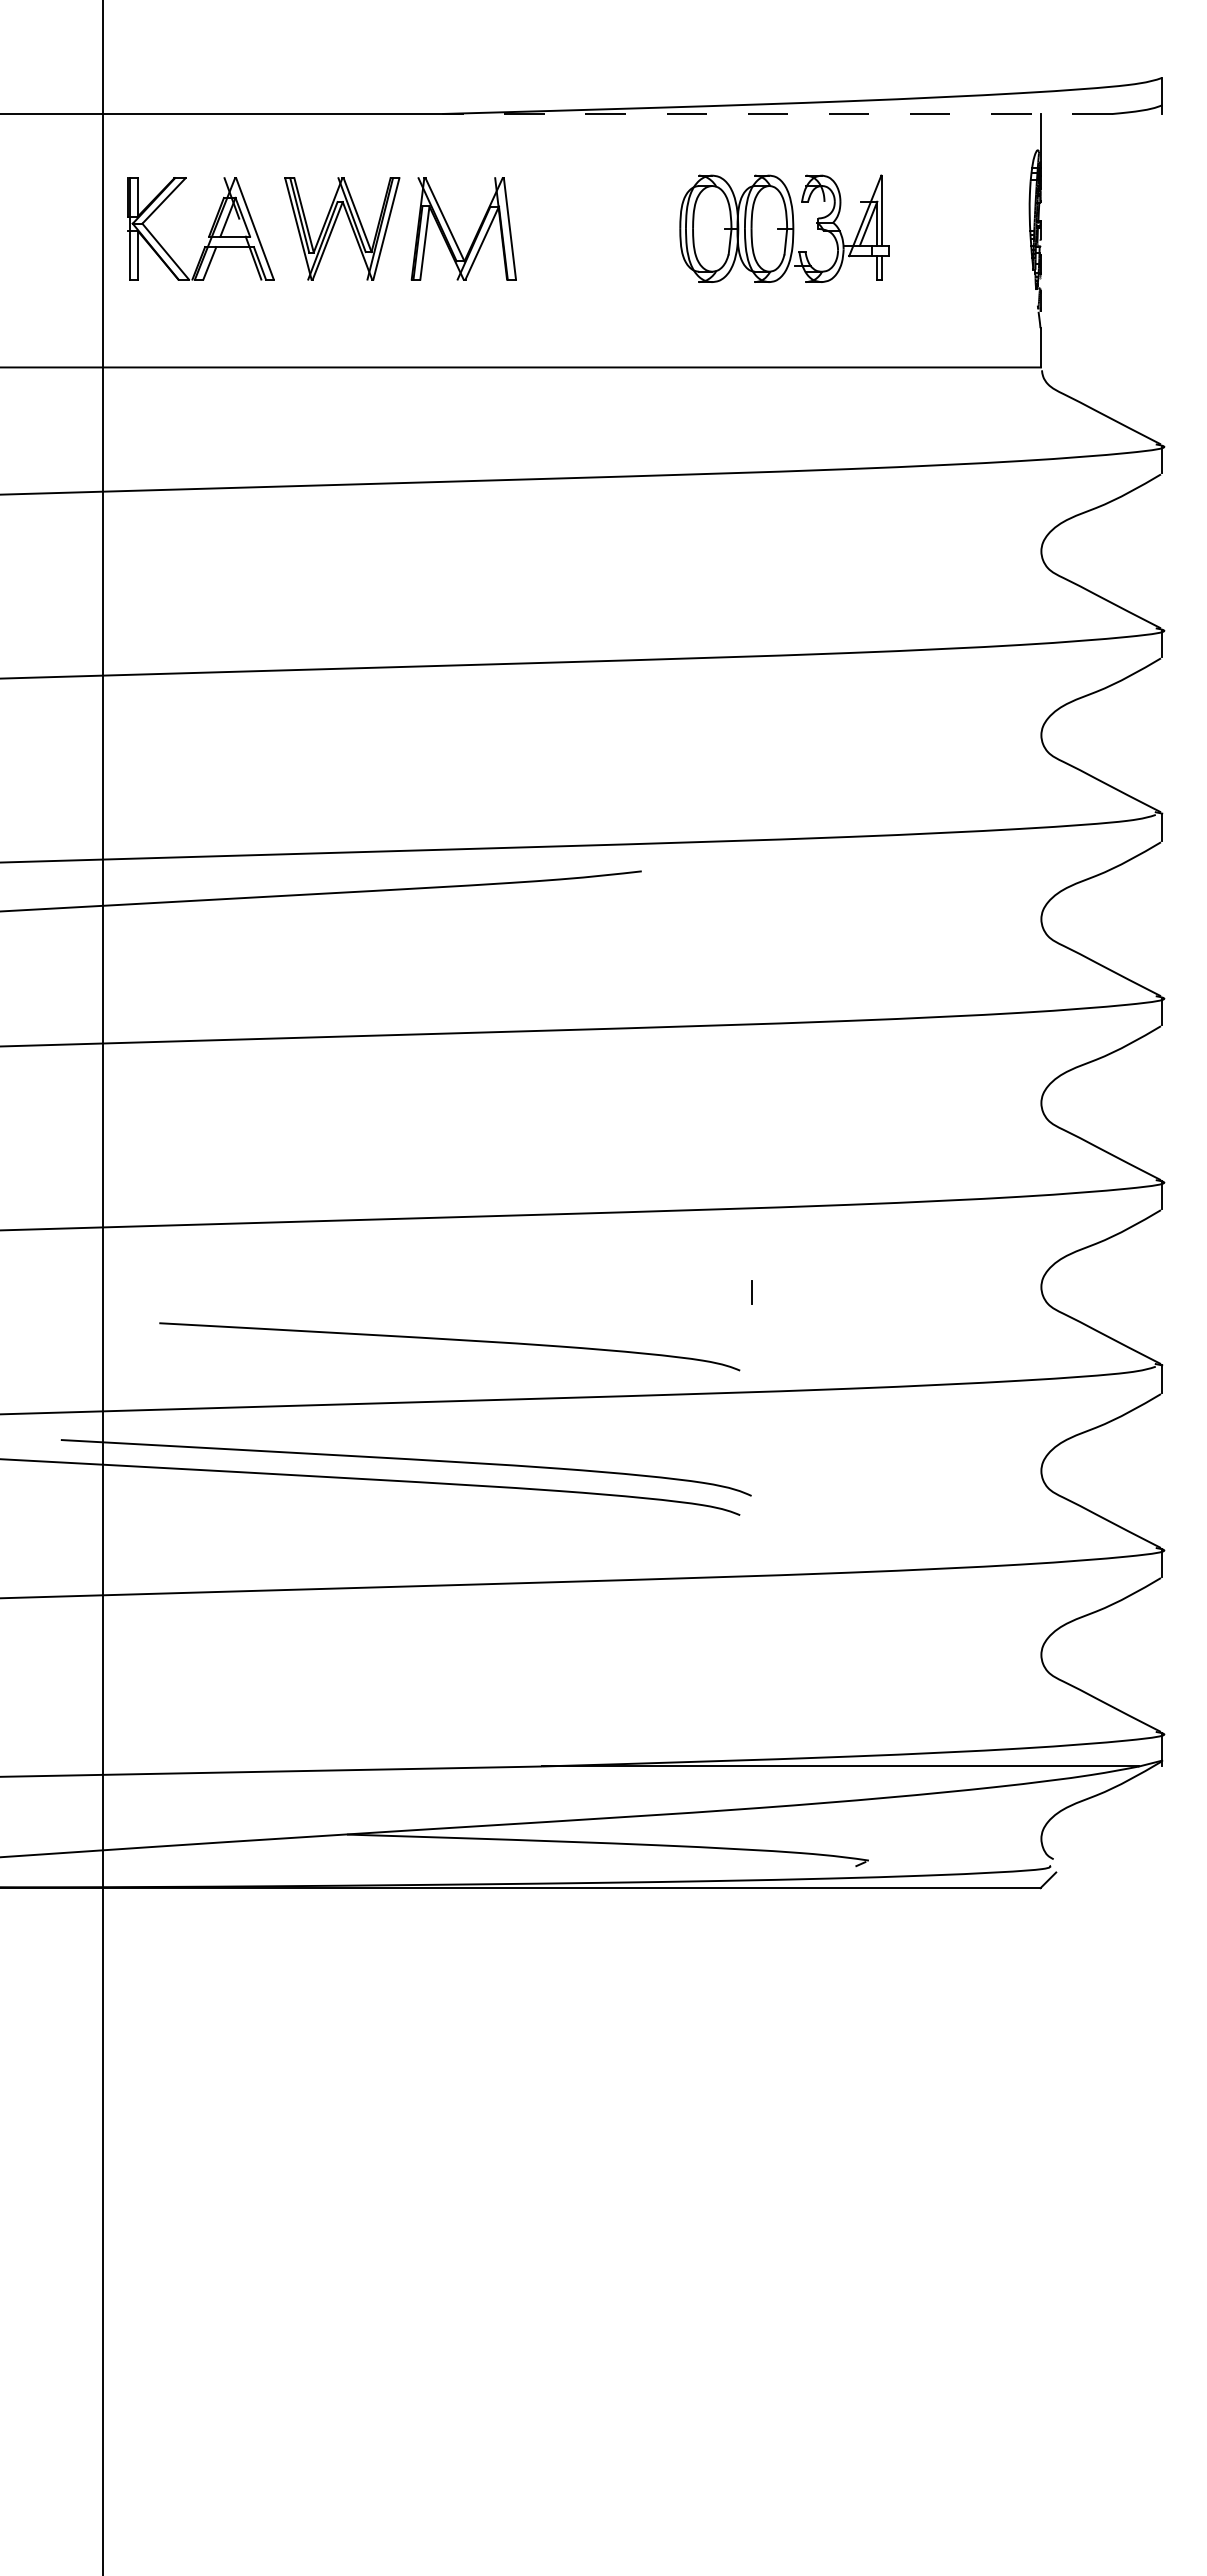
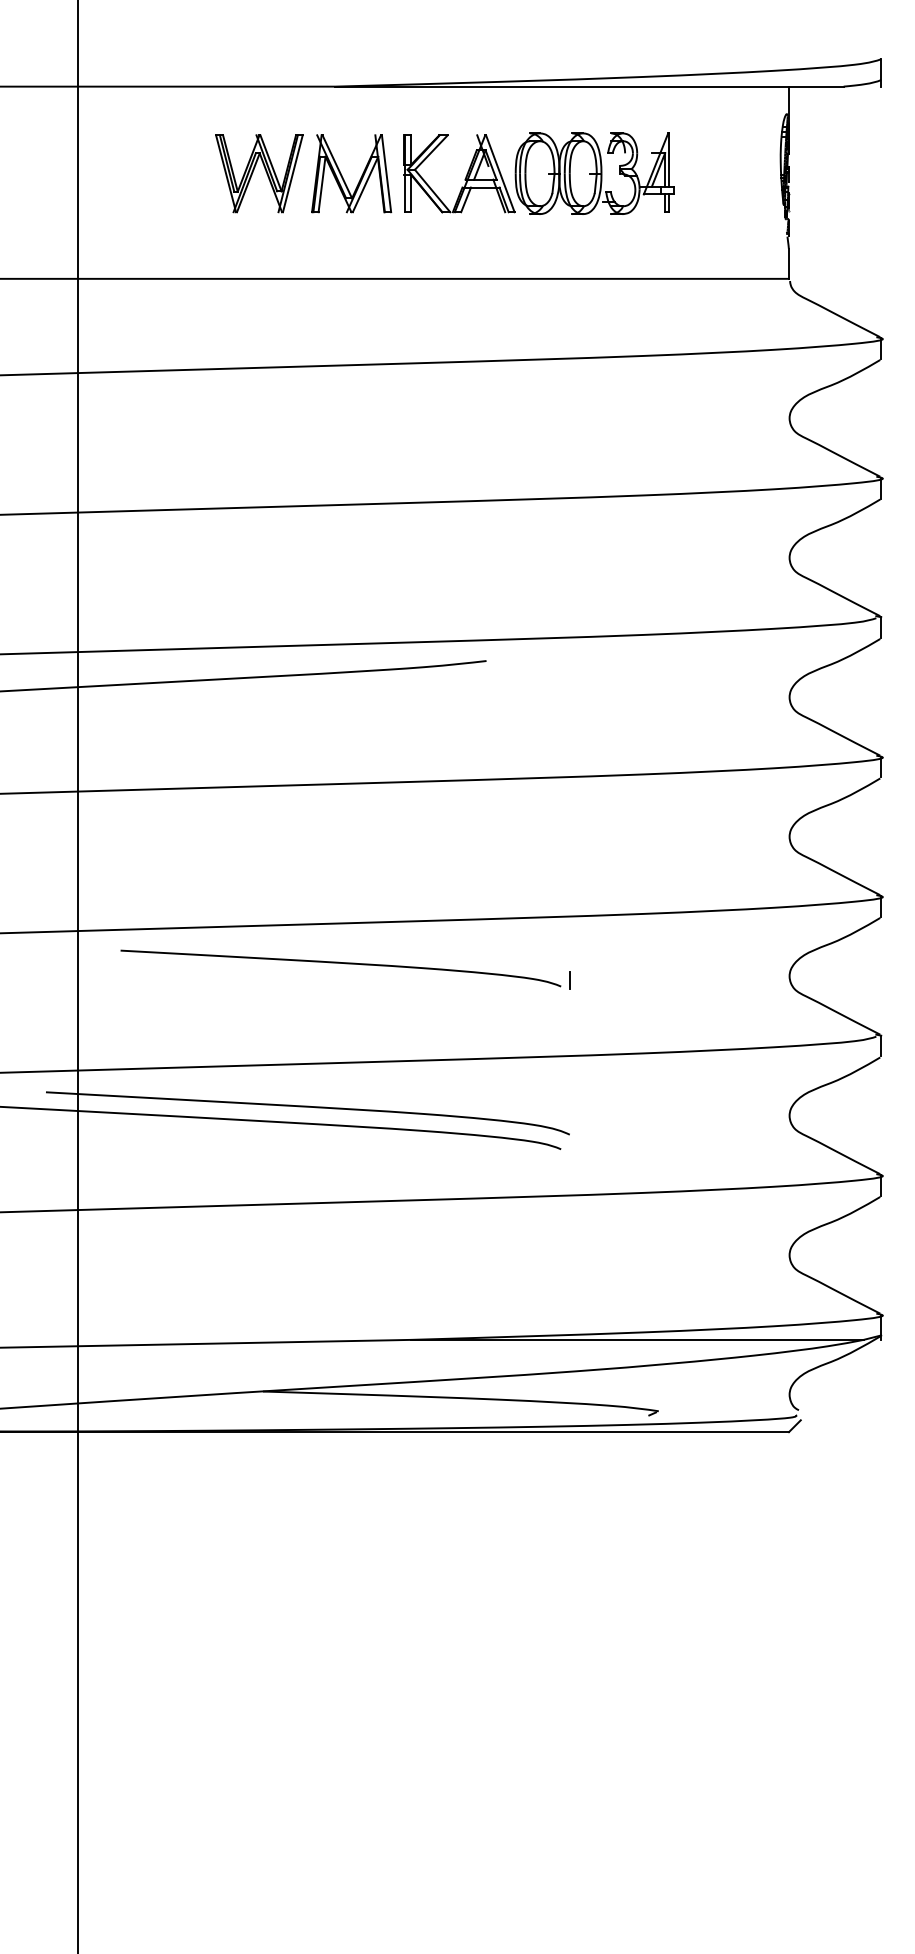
line: (776, 114) -> (588, 87), dashed -> solid
part: (209, 232) -> (465, 176), moved
curve: (449, 1340) -> (340, 963), moved

